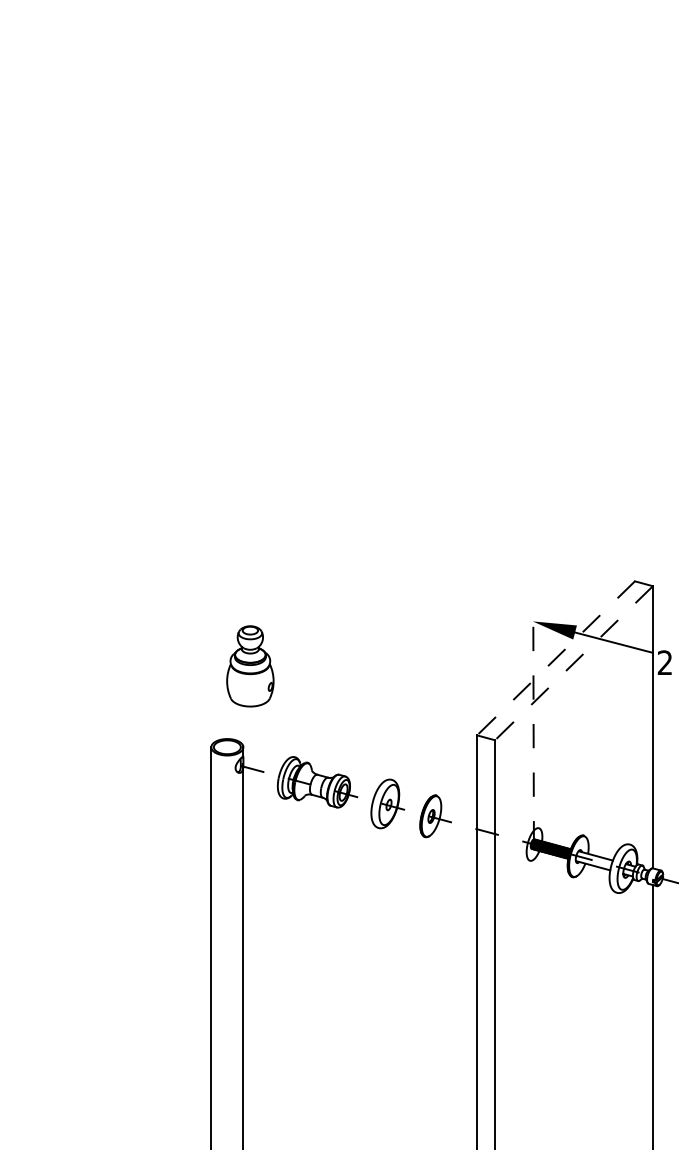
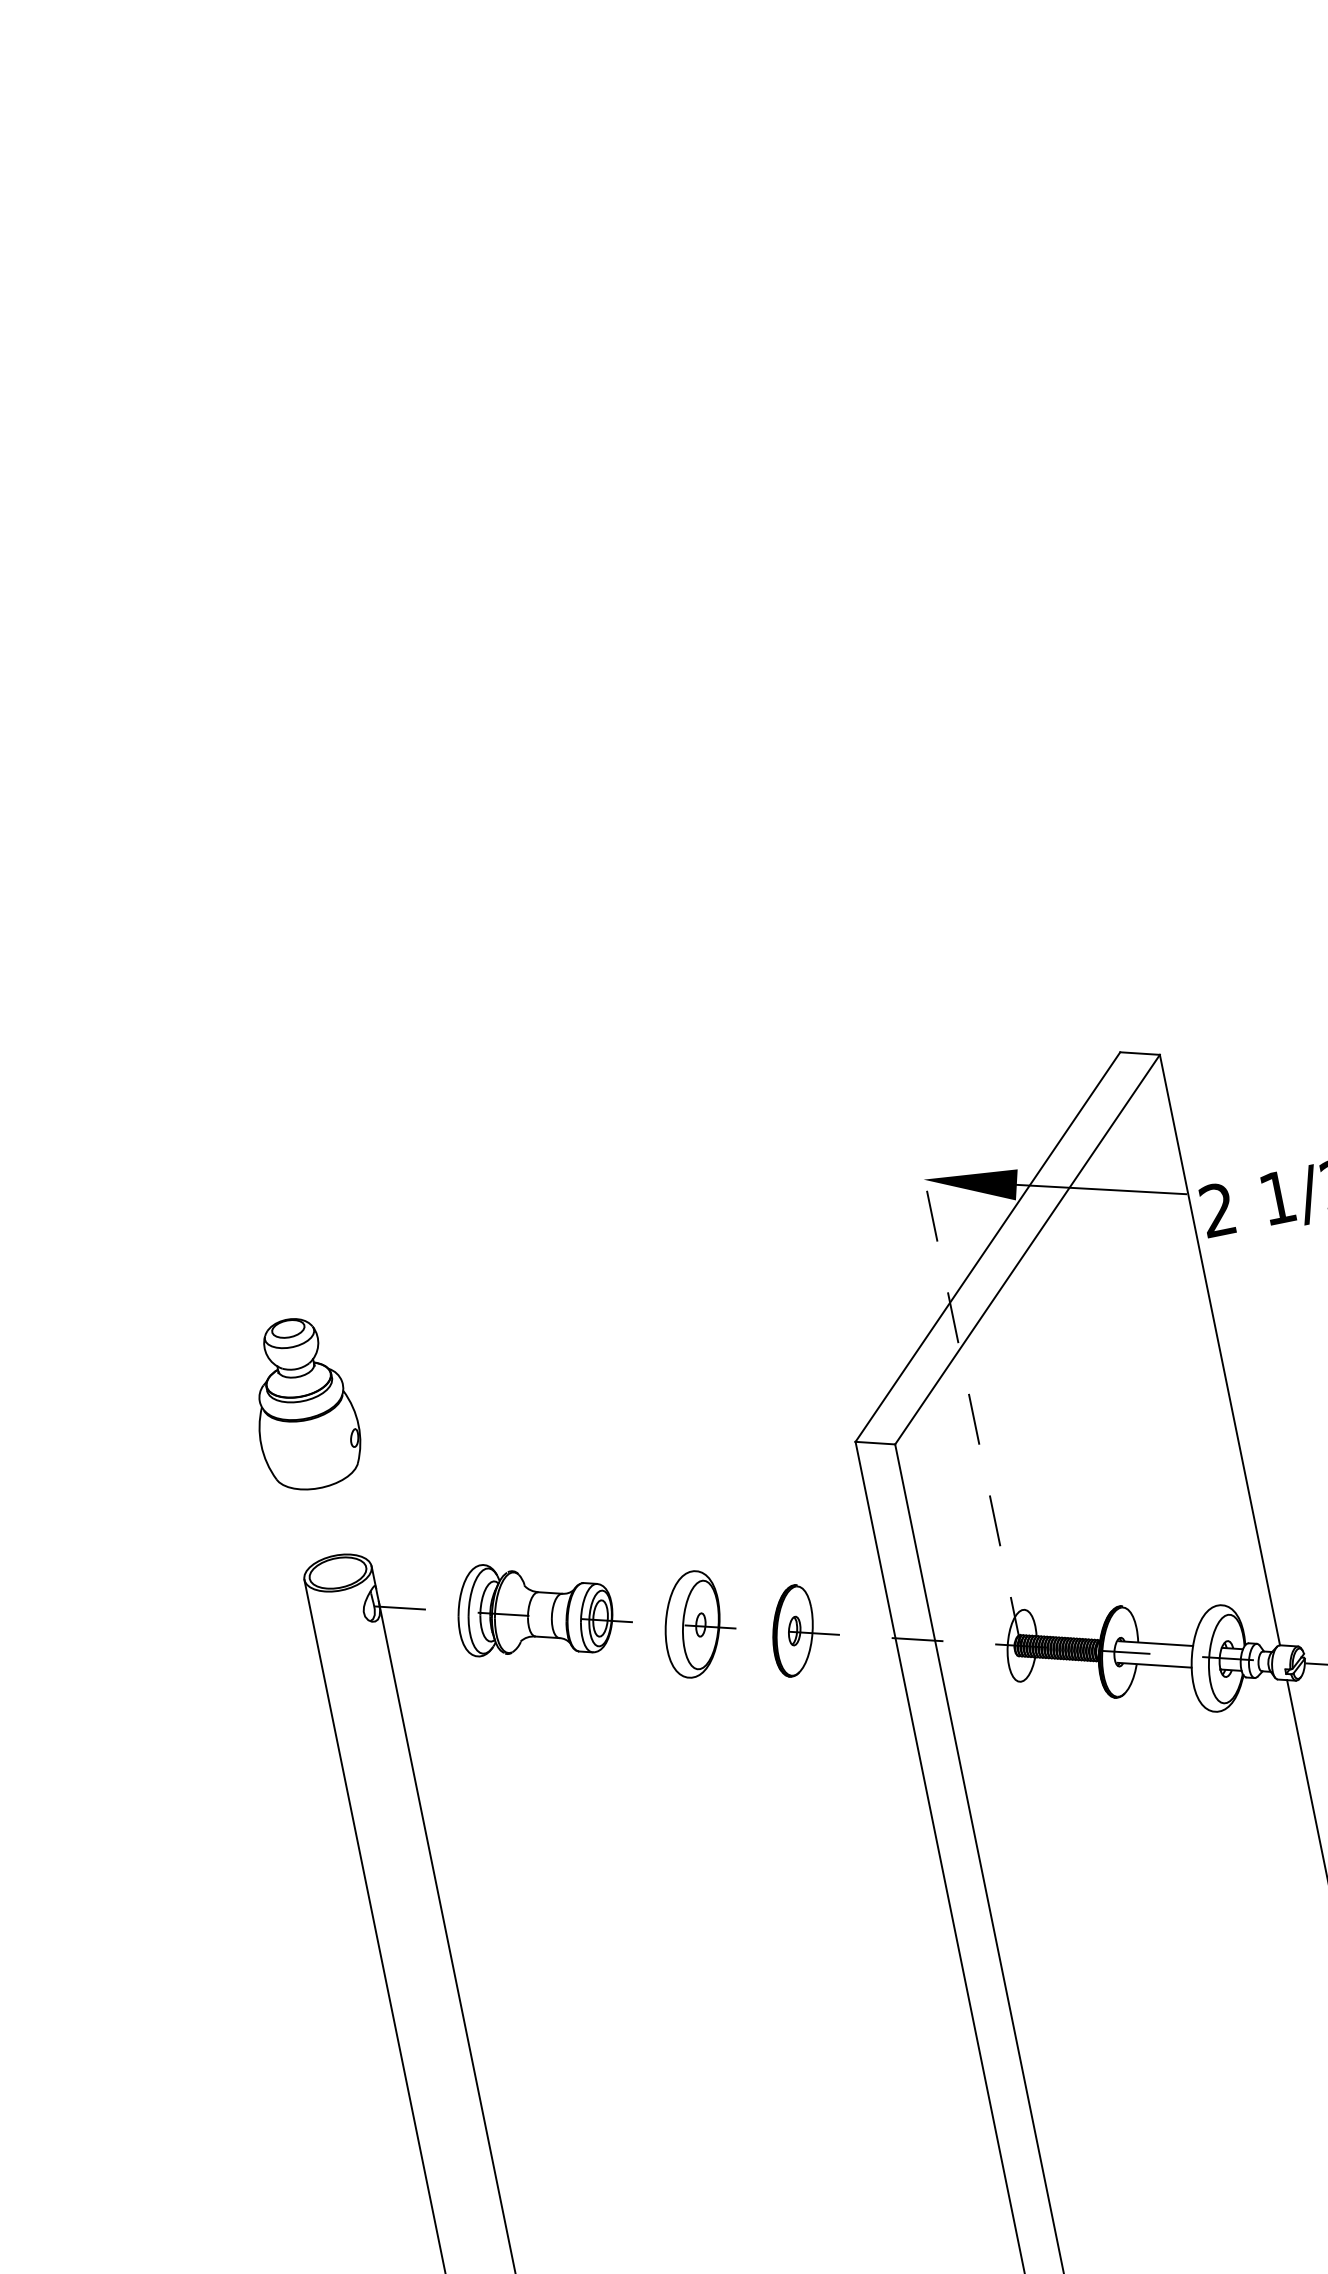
line: (555, 658) -> (986, 1247), dashed -> solid
line: (573, 663) -> (1026, 1250), dashed -> solid
part: (250, 666) -> (303, 1403), moved

